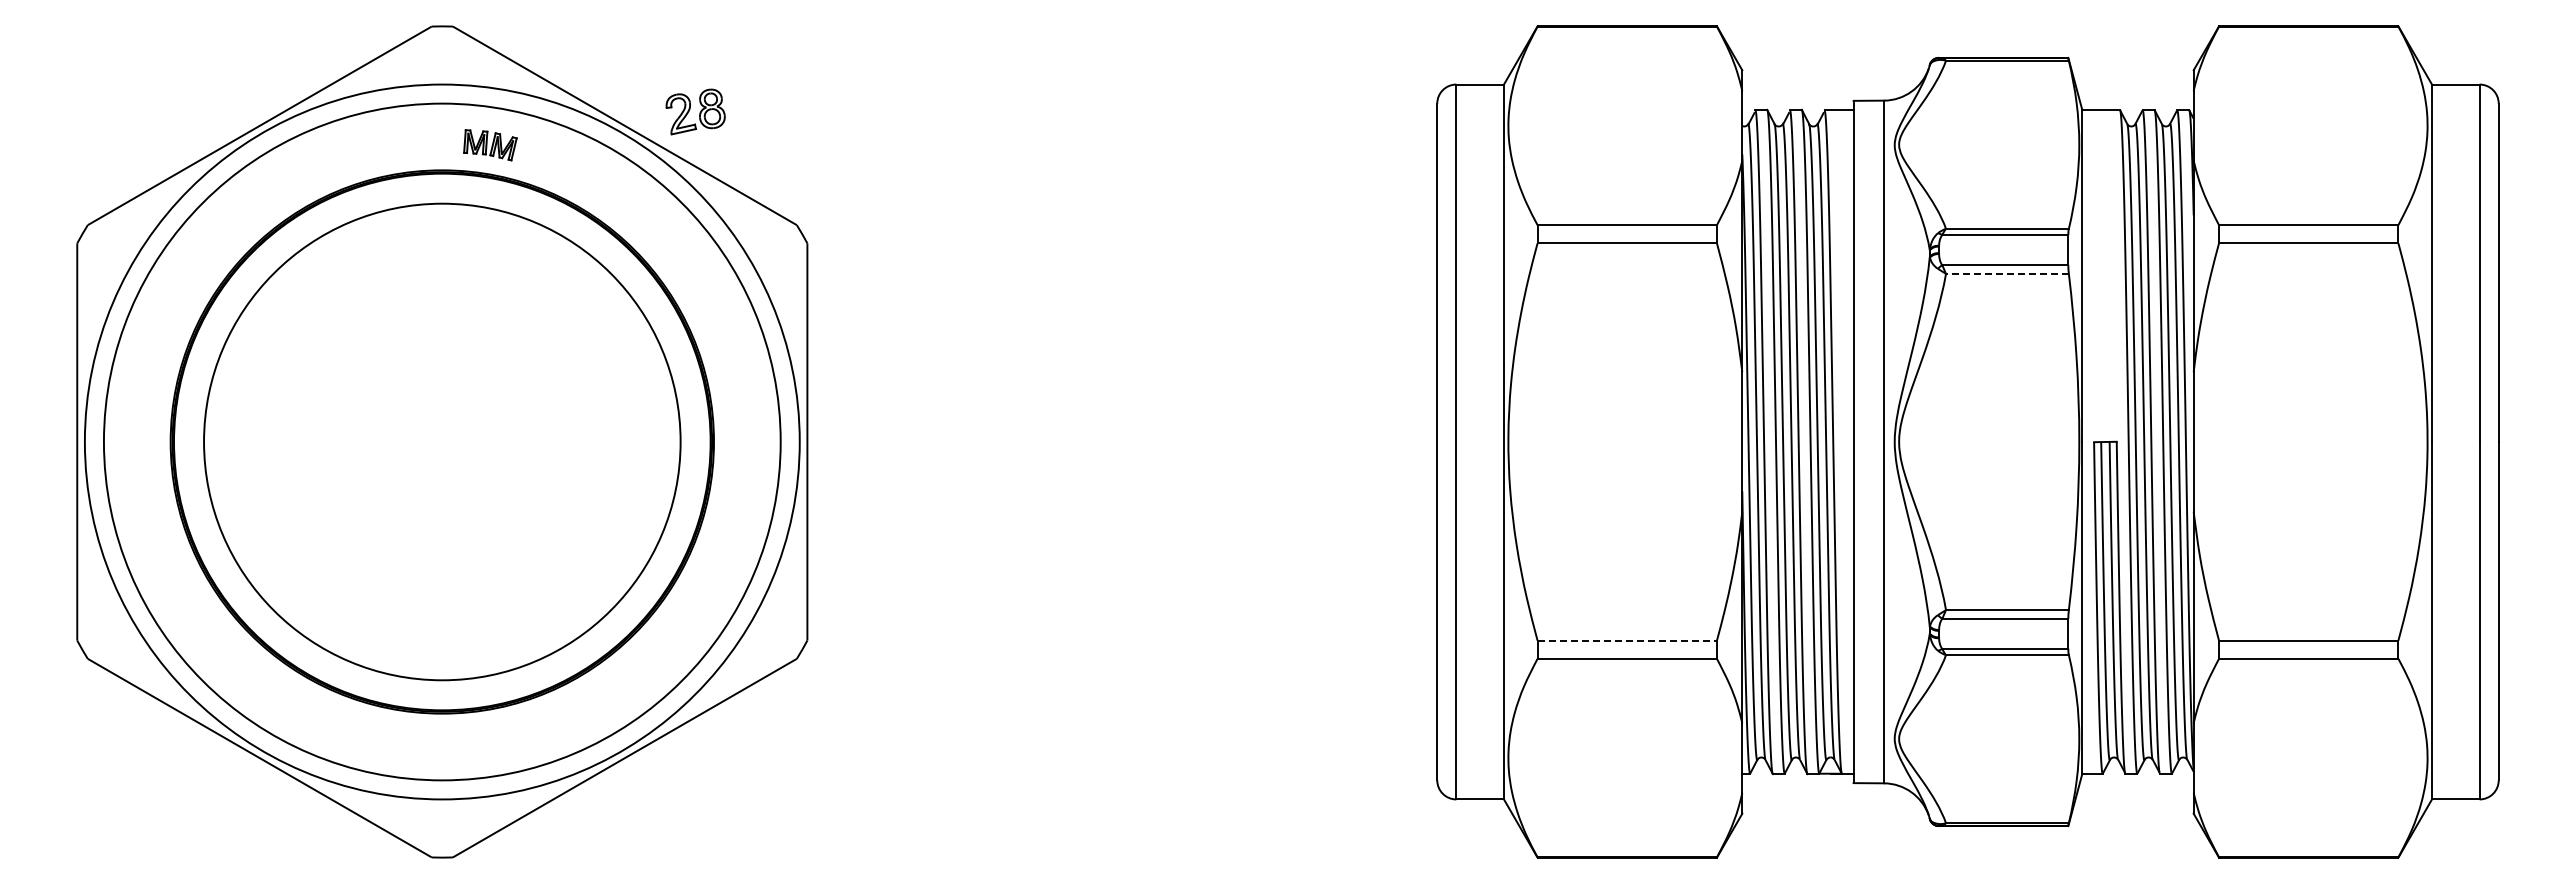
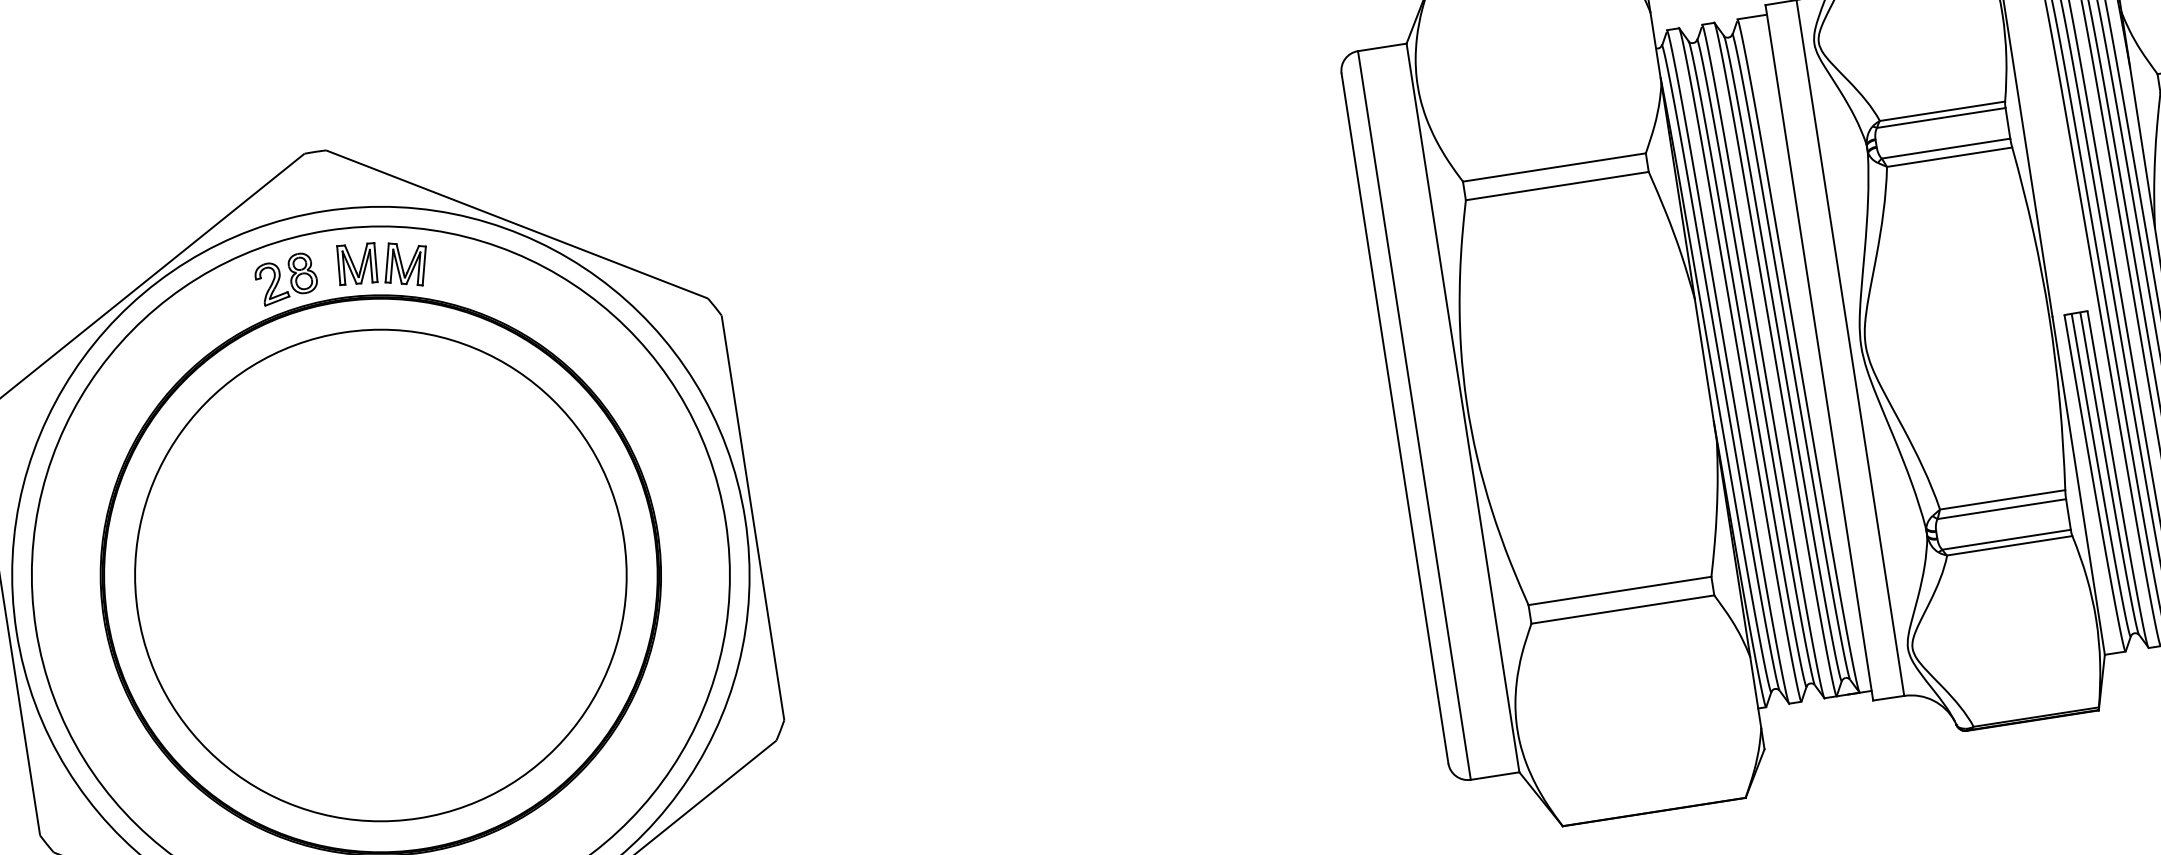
part: (695, 111) -> (286, 278), moved
part: (490, 145) -> (383, 265), size x1.67
line: (2006, 273) -> (1948, 156), dashed -> solid
line: (1627, 640) -> (1620, 590), dashed -> solid

